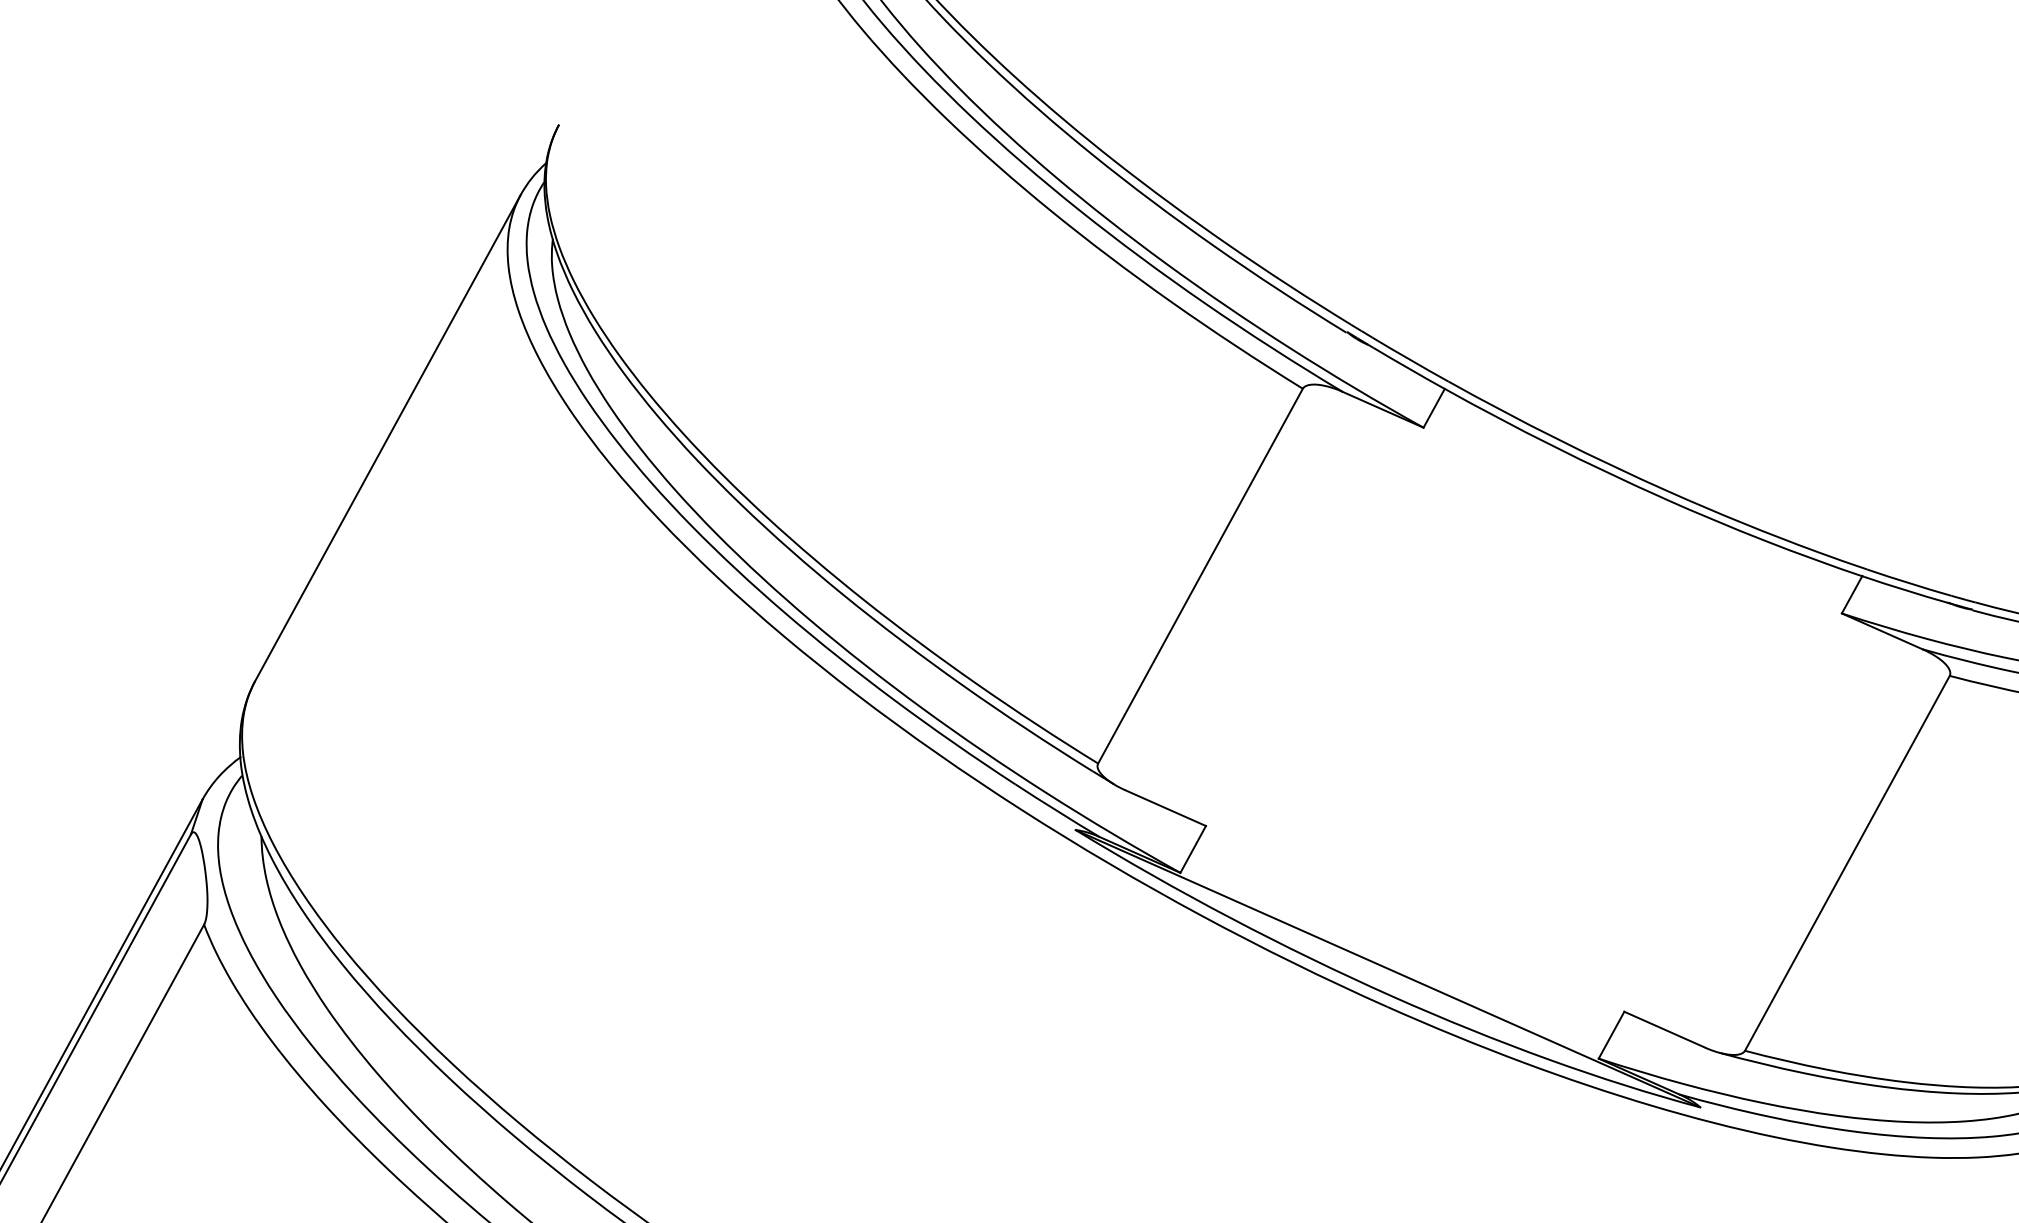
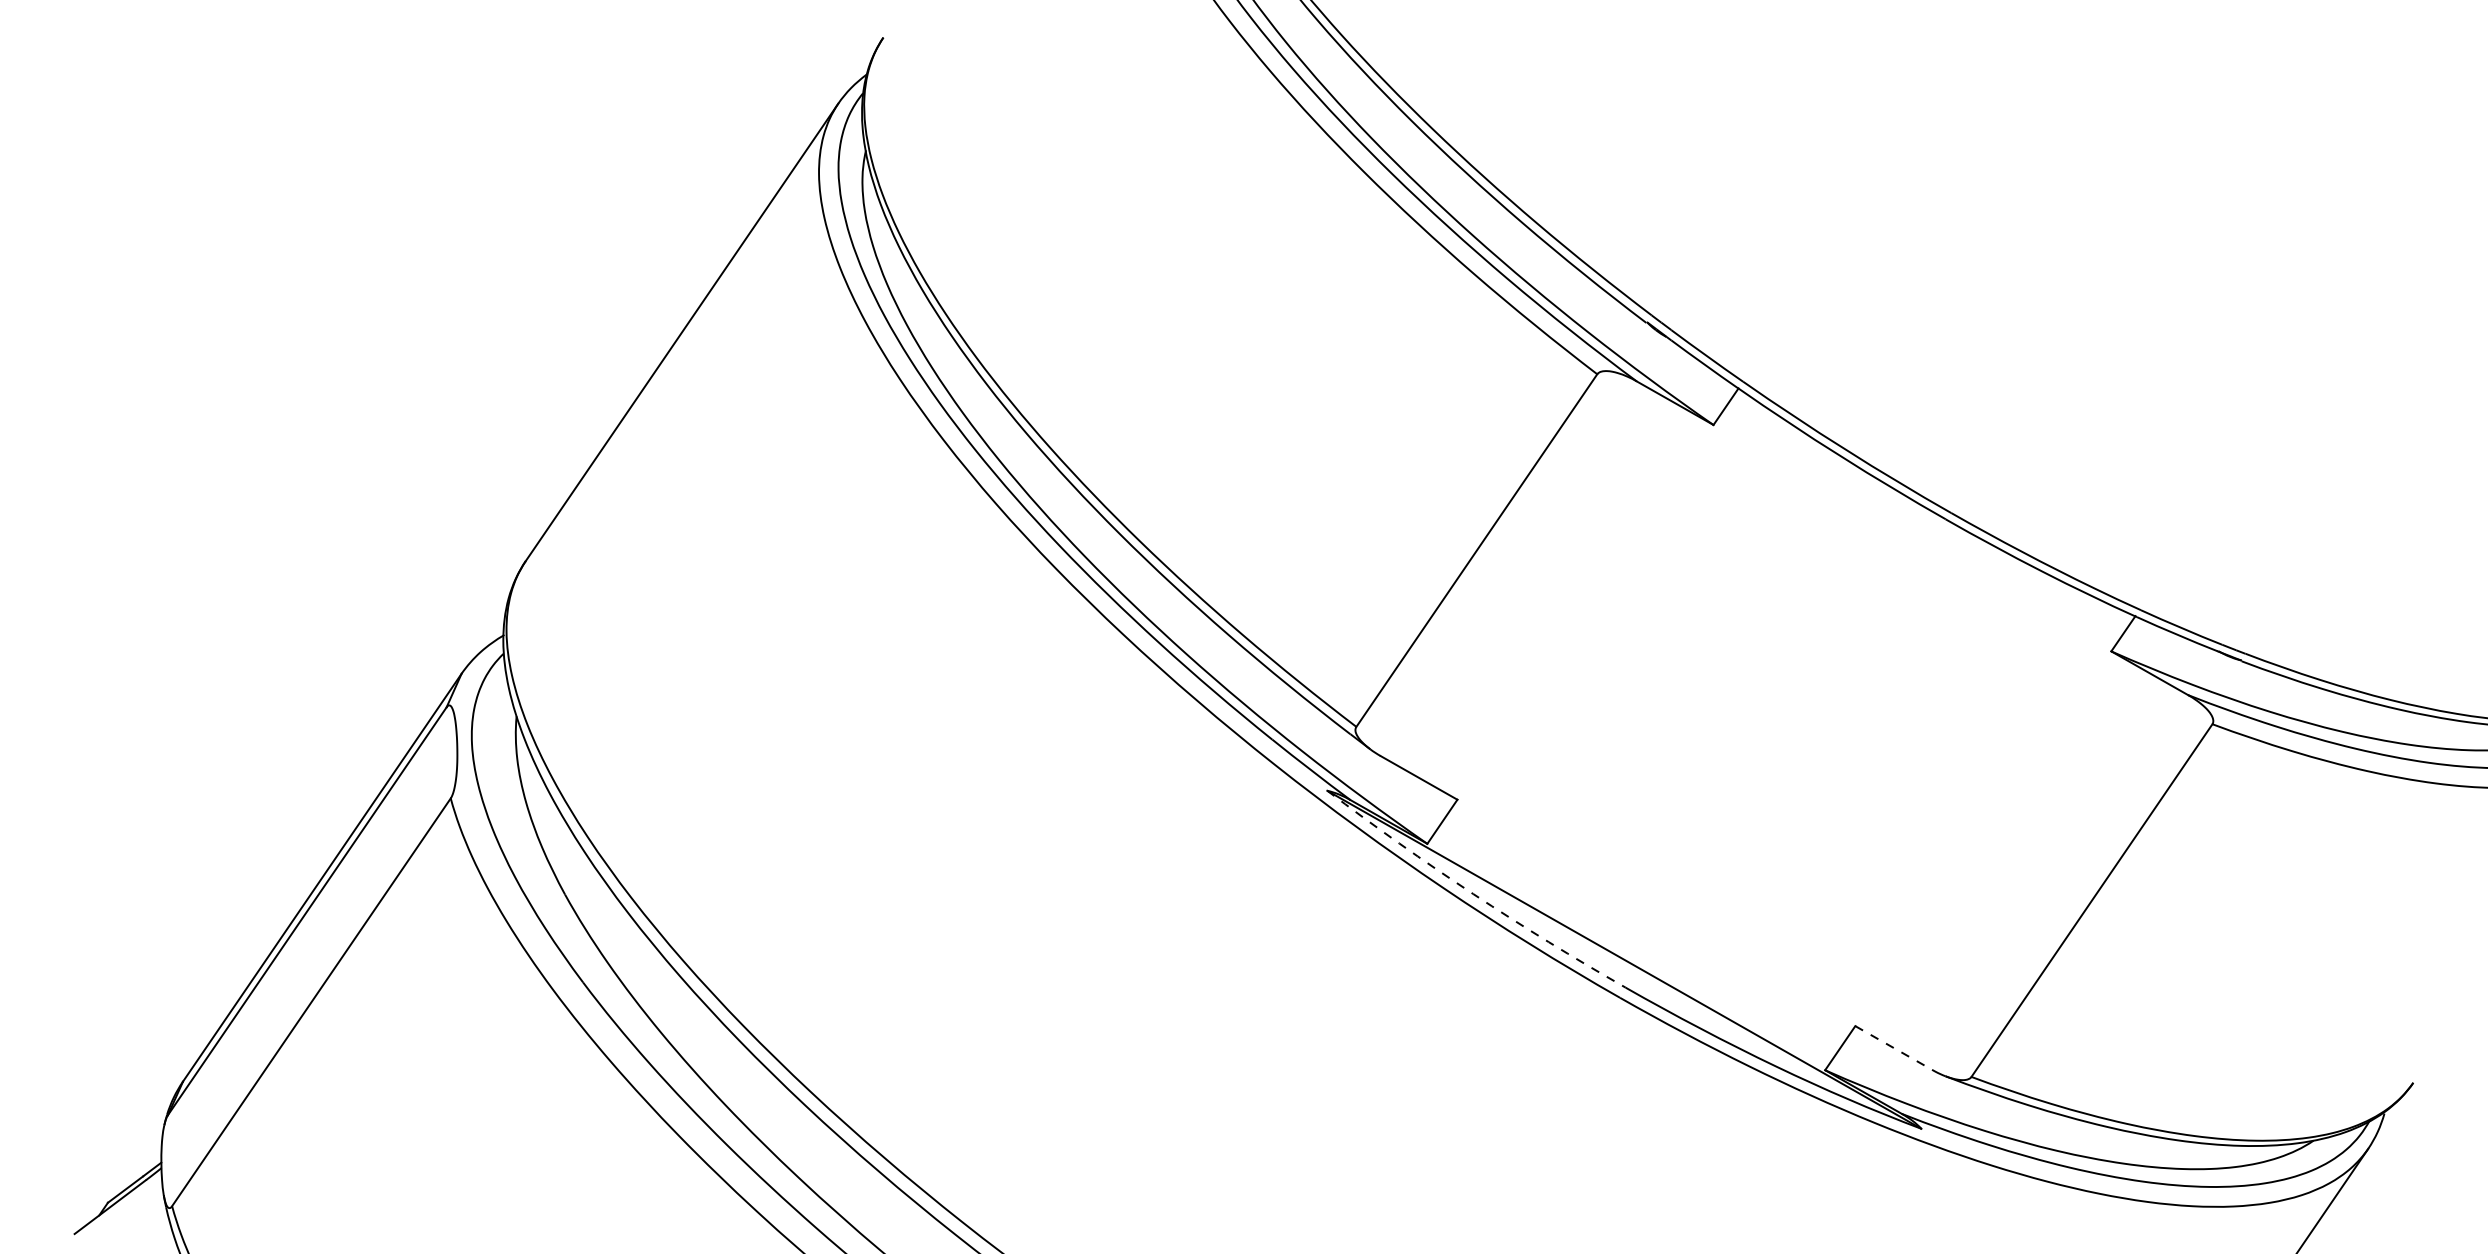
arc: (1231, 918) -> (1473, 894), solid -> dashed
line: (1665, 1030) -> (1894, 1048), solid -> dashed

